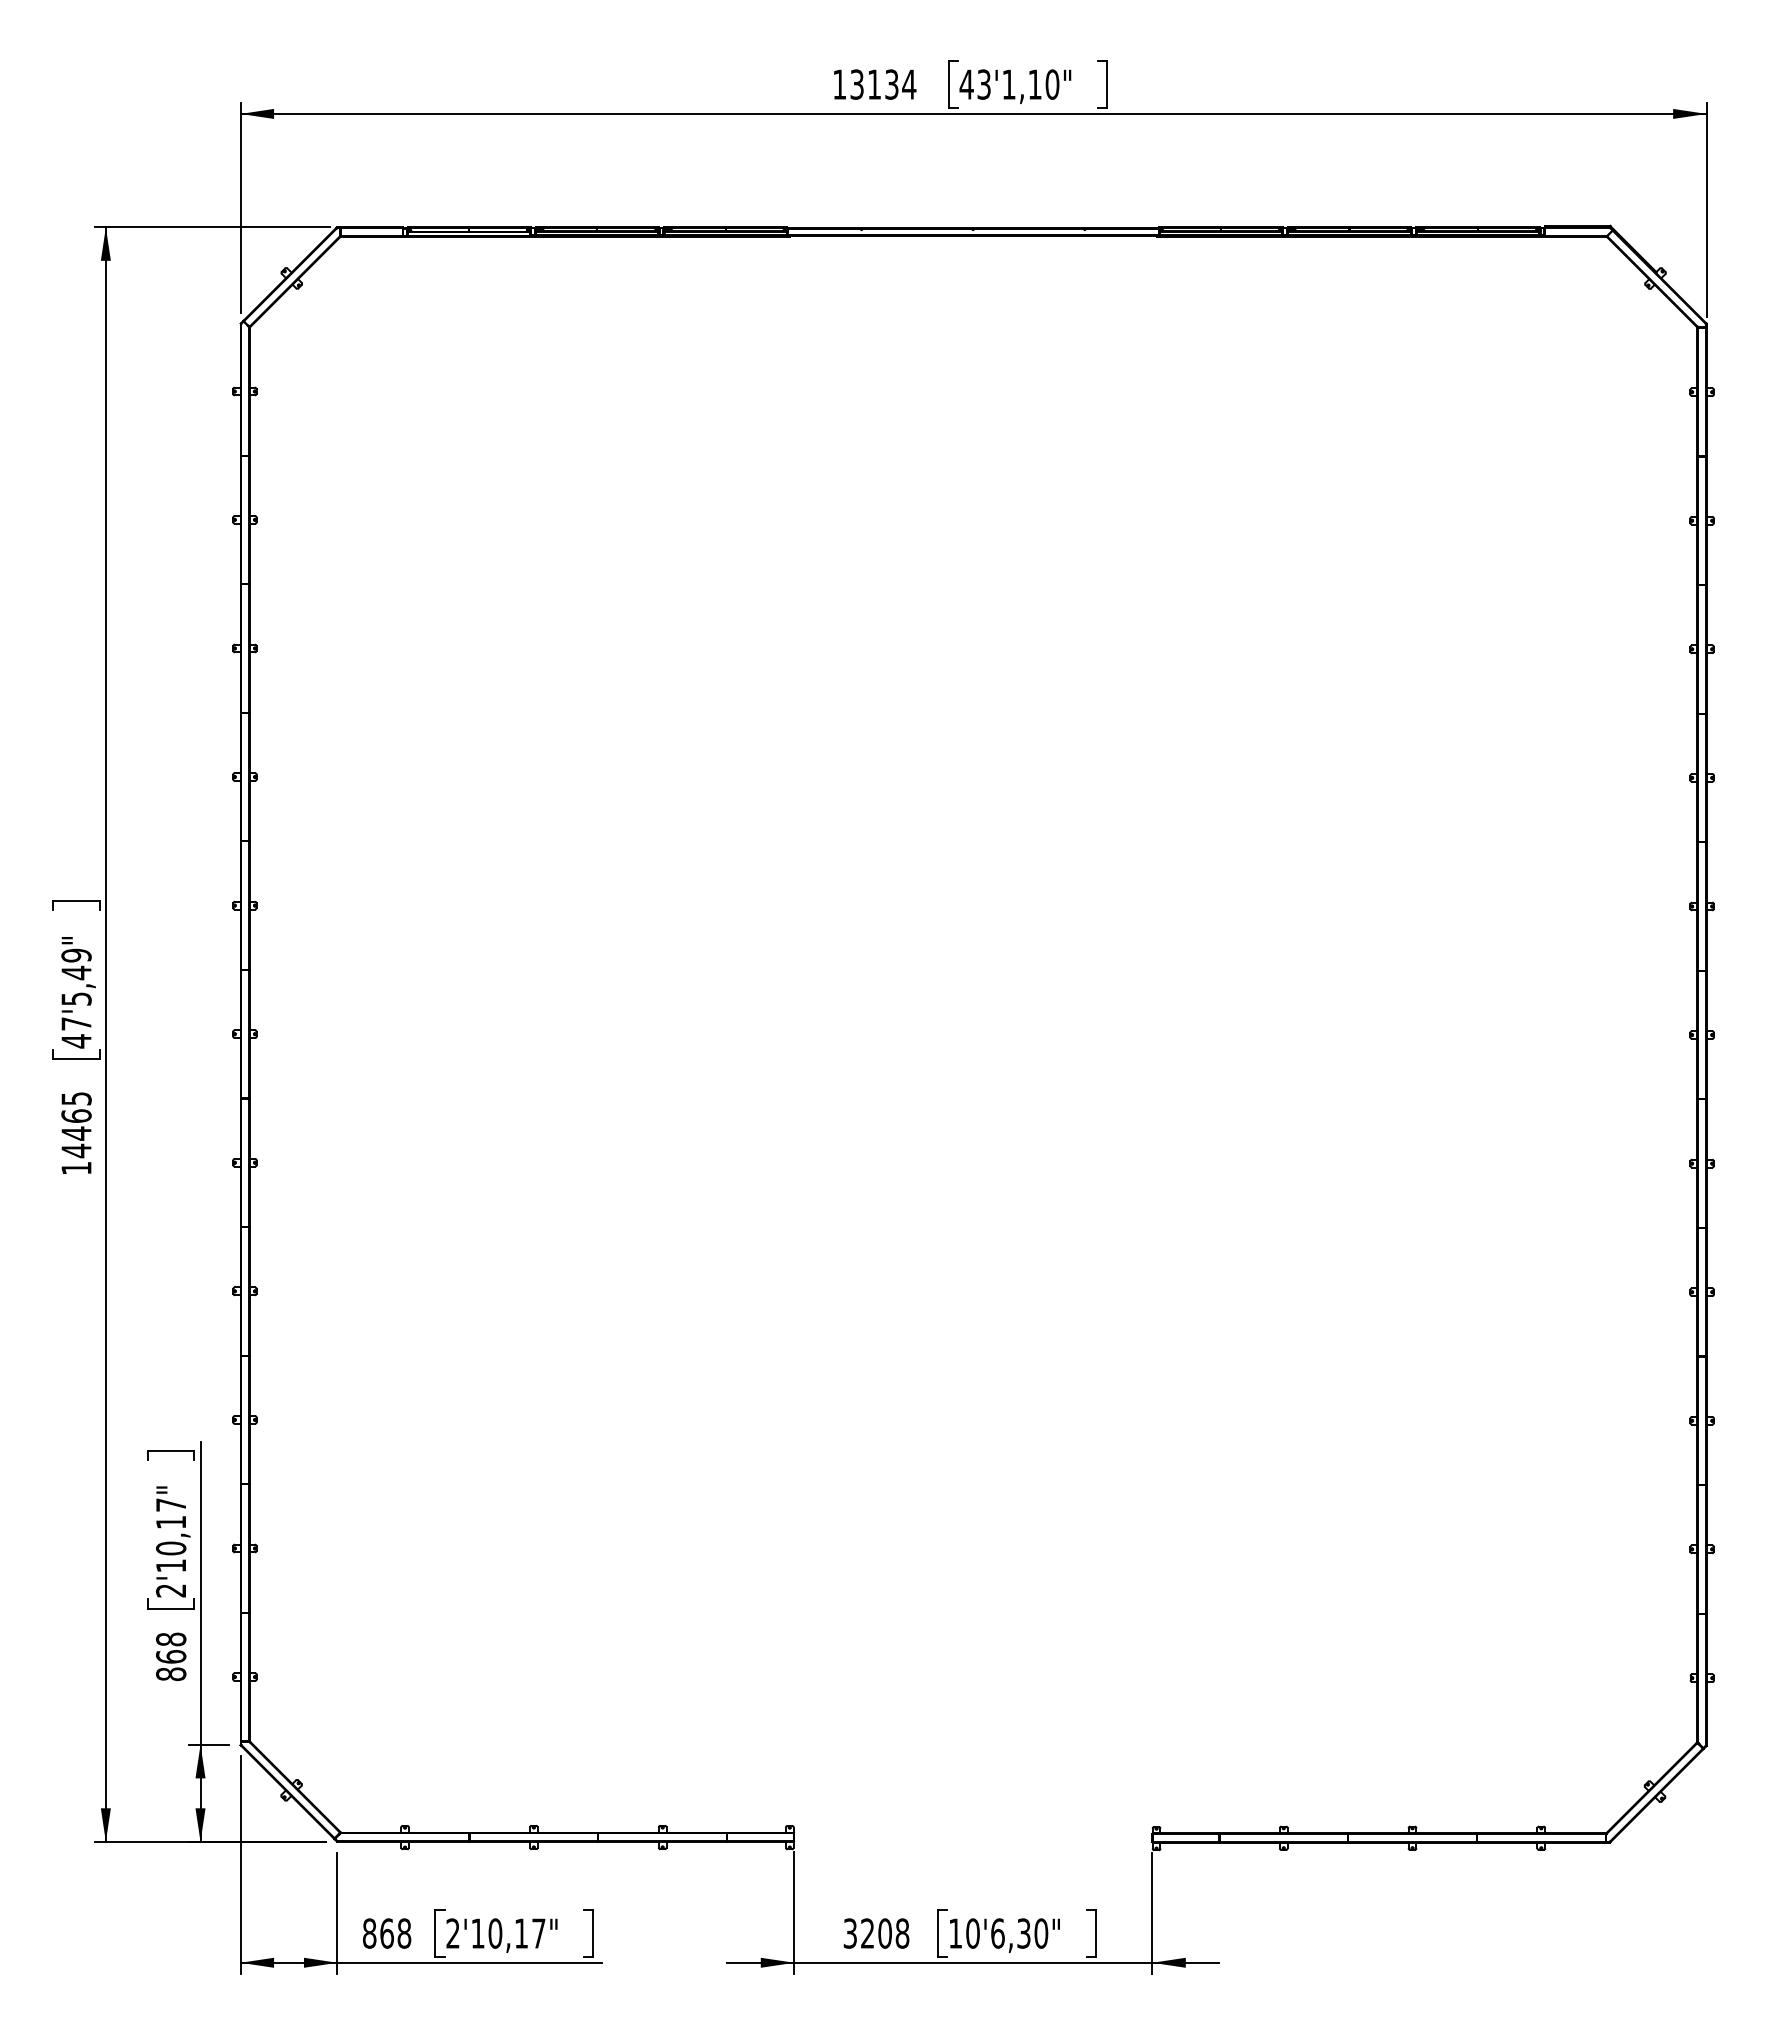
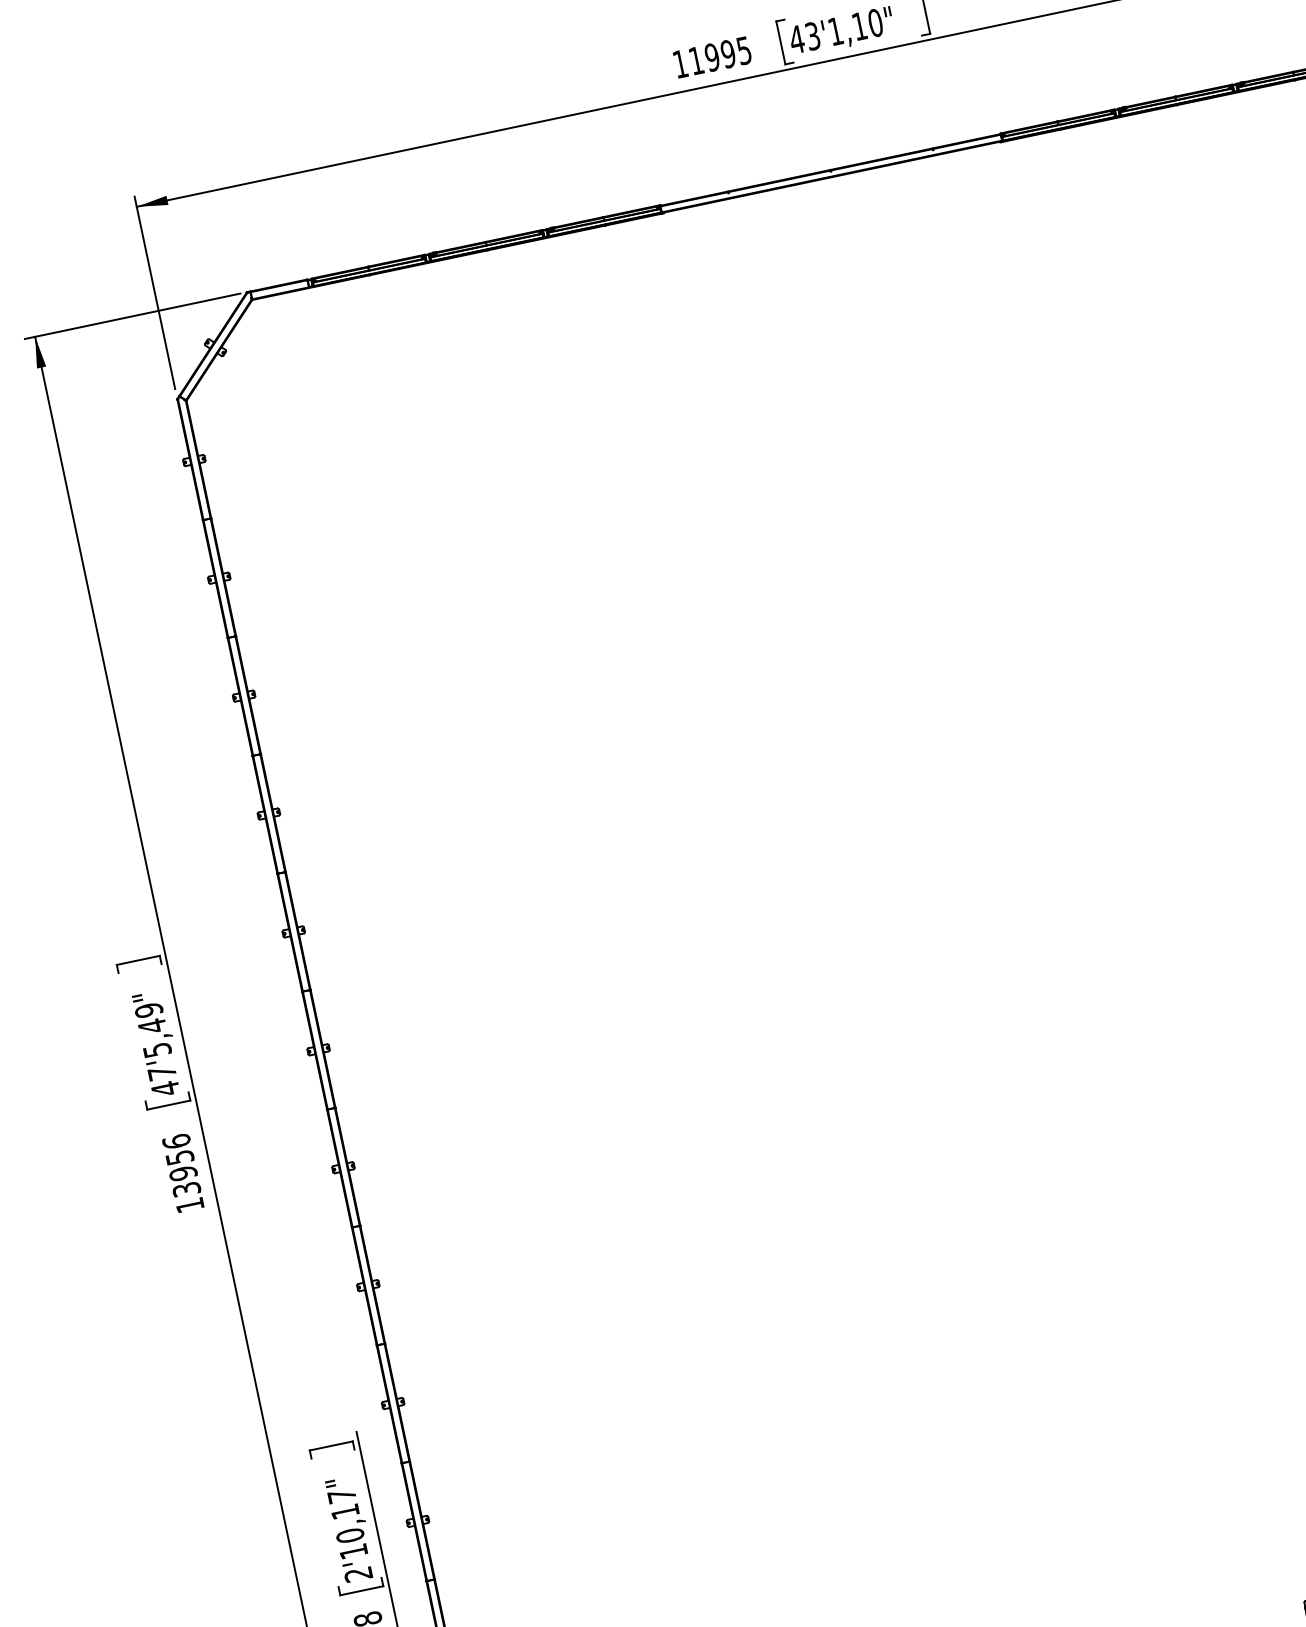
text: (883, 84) -> (720, 55), 13134 -> 11995
text: (76, 1124) -> (181, 1165), 14465 -> 13956

